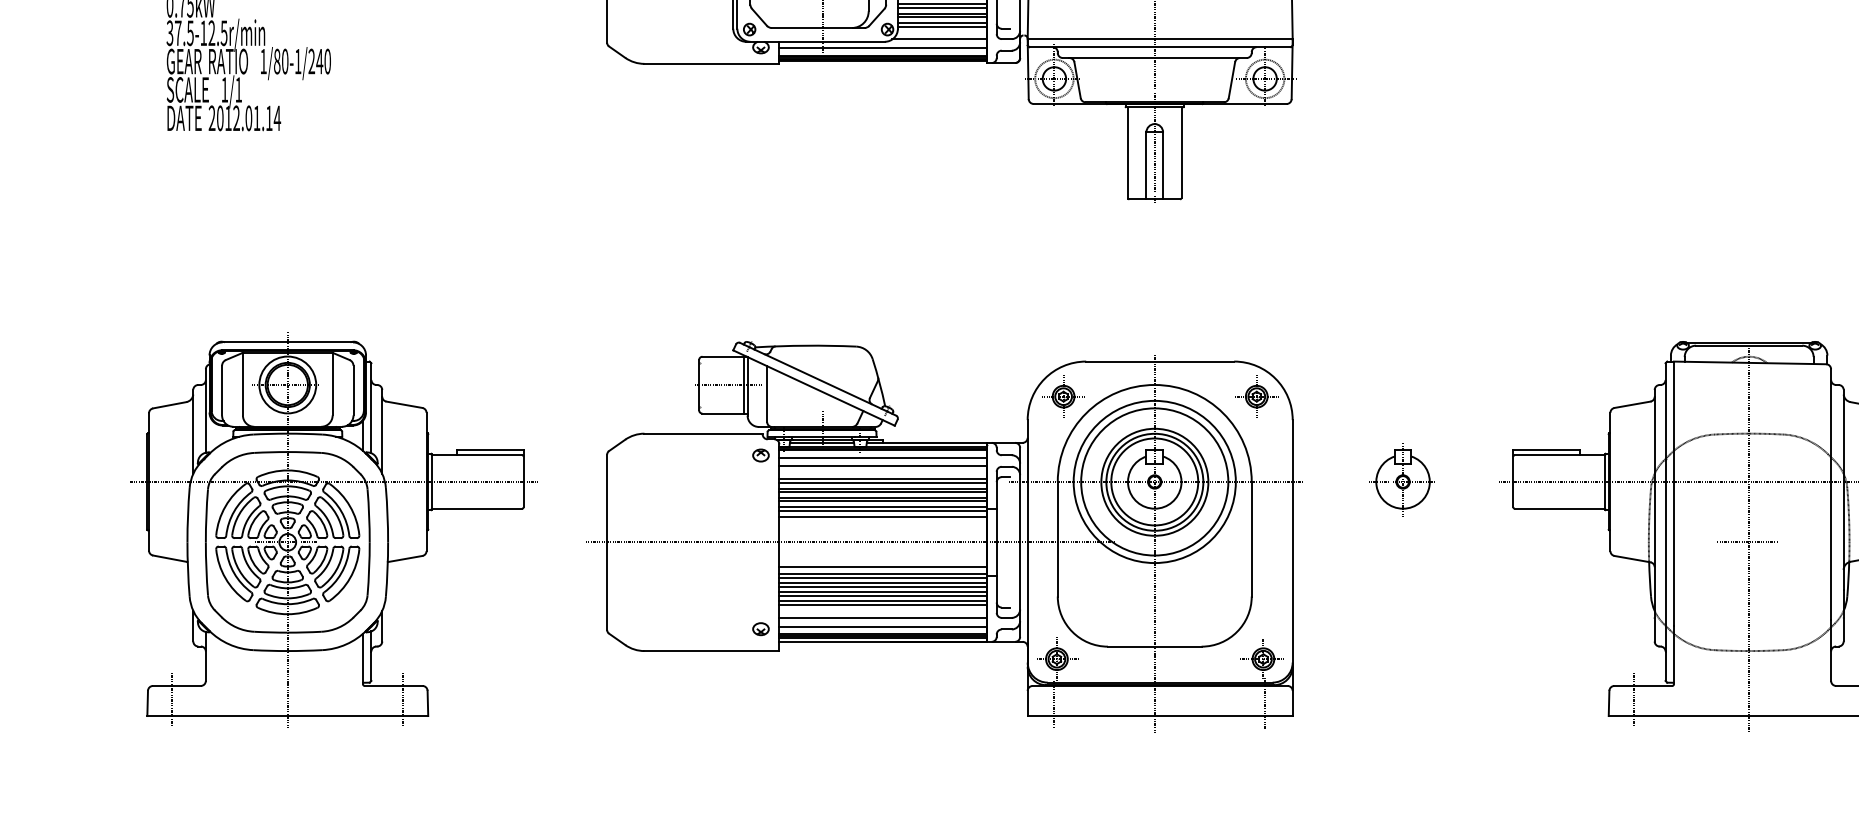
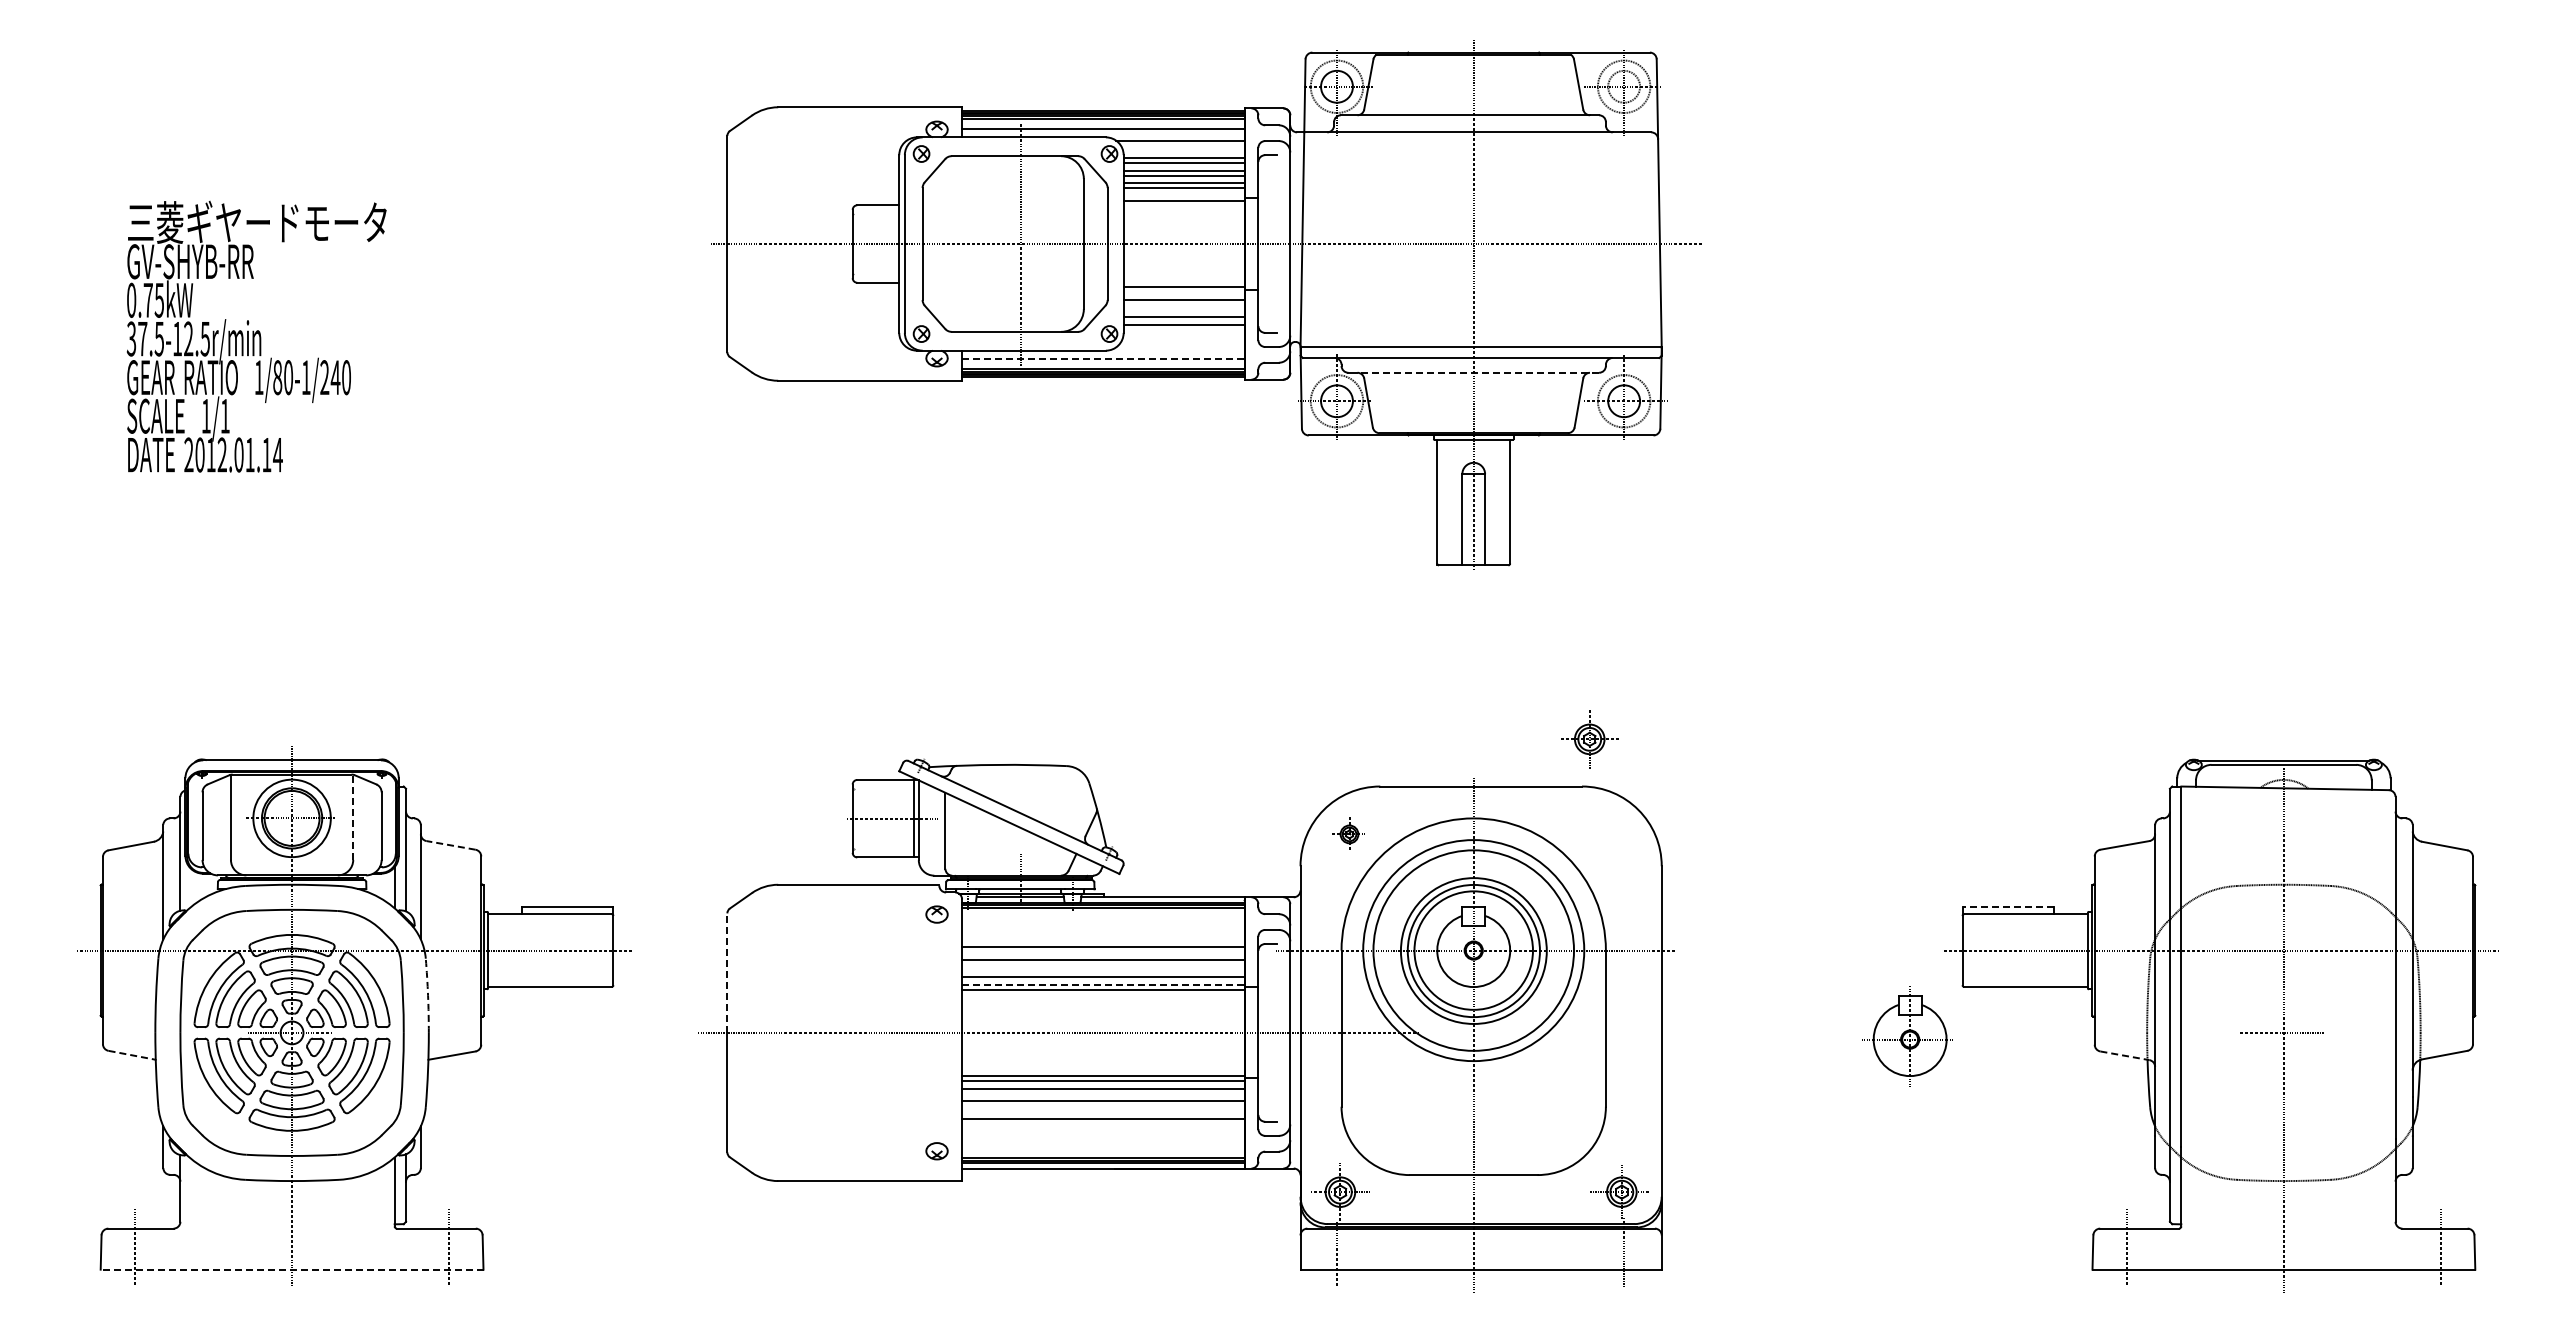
line: (941, 7) -> (1183, 304), removed
line: (941, 13) -> (1183, 312), removed
line: (941, 26) -> (1183, 329), removed
line: (939, 39) -> (1180, 347), removed
line: (883, 47) -> (1103, 358), solid -> dashed
line: (1158, 57) -> (1478, 372), solid -> dashed
line: (332, 384) -> (353, 817), solid -> dashed
part: (1063, 396) -> (1349, 834), size x0.6
part: (1256, 396) -> (1589, 739), moved
line: (404, 404) -> (451, 845), solid -> dashed
line: (1547, 450) -> (2008, 907), solid -> dashed
line: (883, 458) -> (1103, 918), removed
line: (883, 466) -> (1103, 929), removed
part: (1401, 479) -> (1907, 1036), moved
line: (883, 483) -> (1103, 952), removed
line: (883, 492) -> (1103, 964), removed
line: (607, 498) -> (727, 973), solid -> dashed
line: (883, 498) -> (1103, 972), removed
line: (883, 506) -> (1103, 984), solid -> dashed
arc: (387, 514) -> (428, 995), solid -> dashed
line: (883, 517) -> (1103, 998), removed
line: (169, 558) -> (131, 1055), solid -> dashed
line: (1632, 558) -> (2124, 1055), solid -> dashed
line: (883, 567) -> (1103, 1067), removed
line: (883, 586) -> (1103, 1093), removed
line: (883, 596) -> (1103, 1106), removed
line: (883, 601) -> (1103, 1113), removed
line: (883, 618) -> (1103, 1136), removed
line: (883, 626) -> (1103, 1147), removed
line: (287, 715) -> (291, 1269), solid -> dashed

